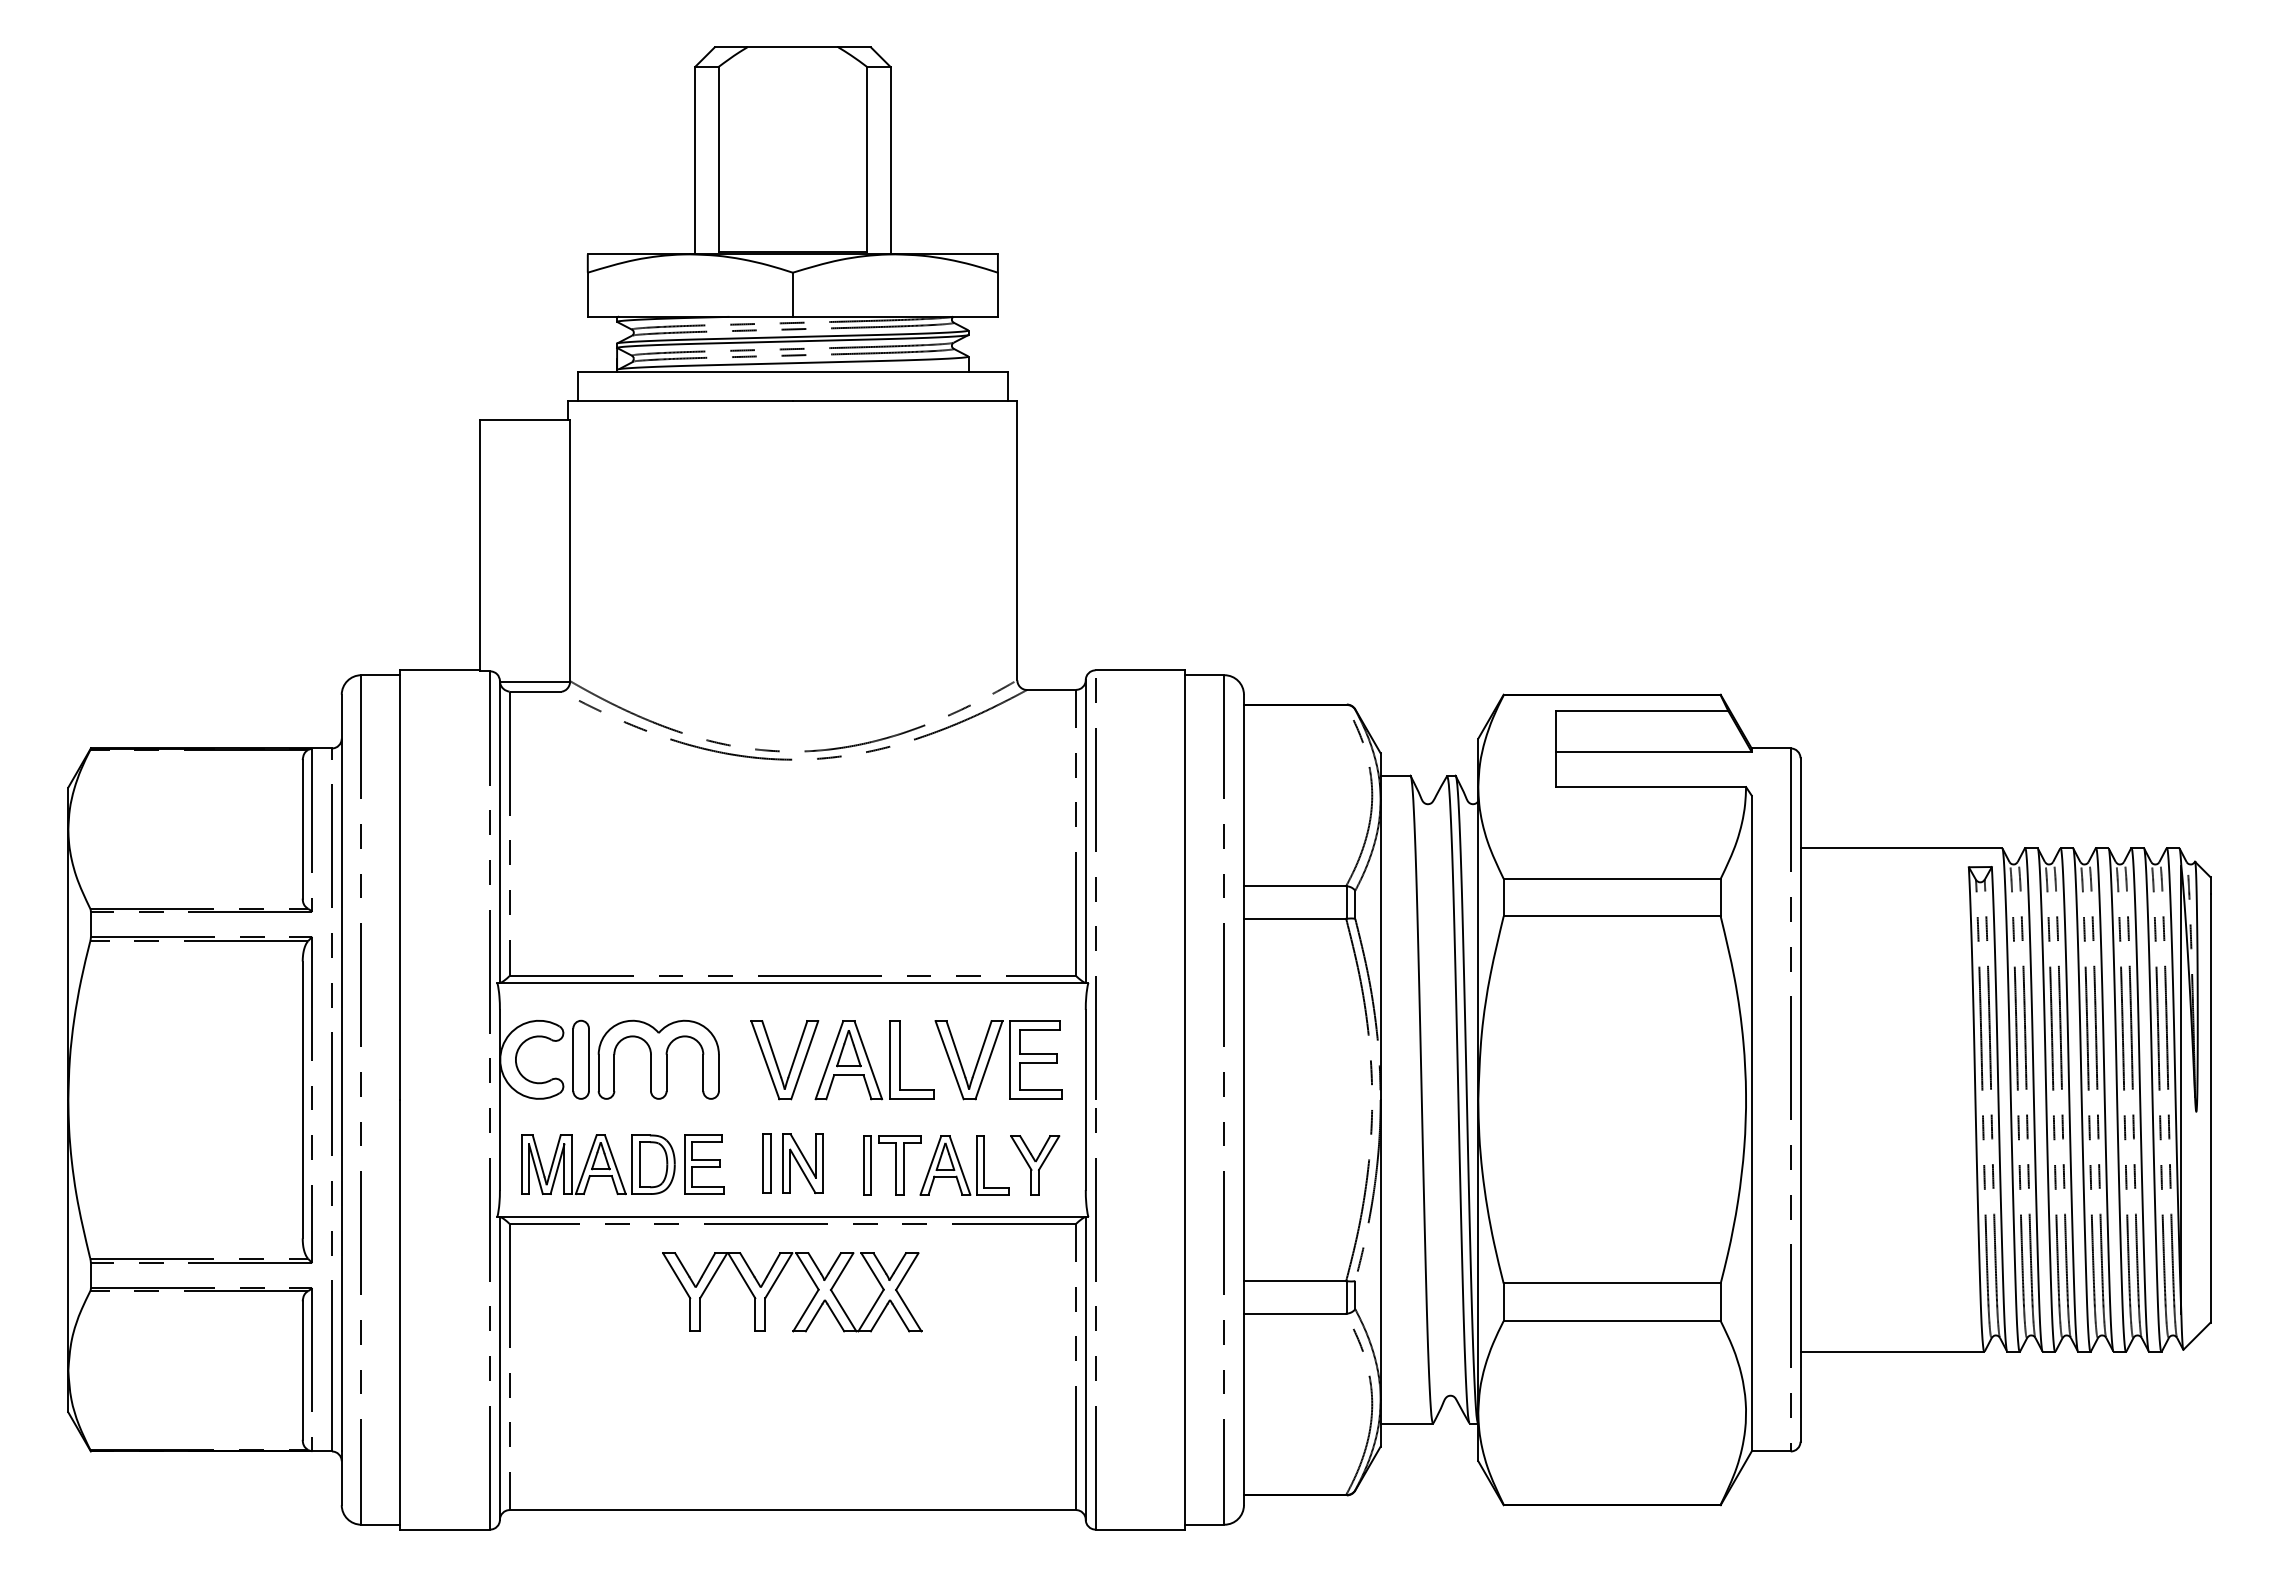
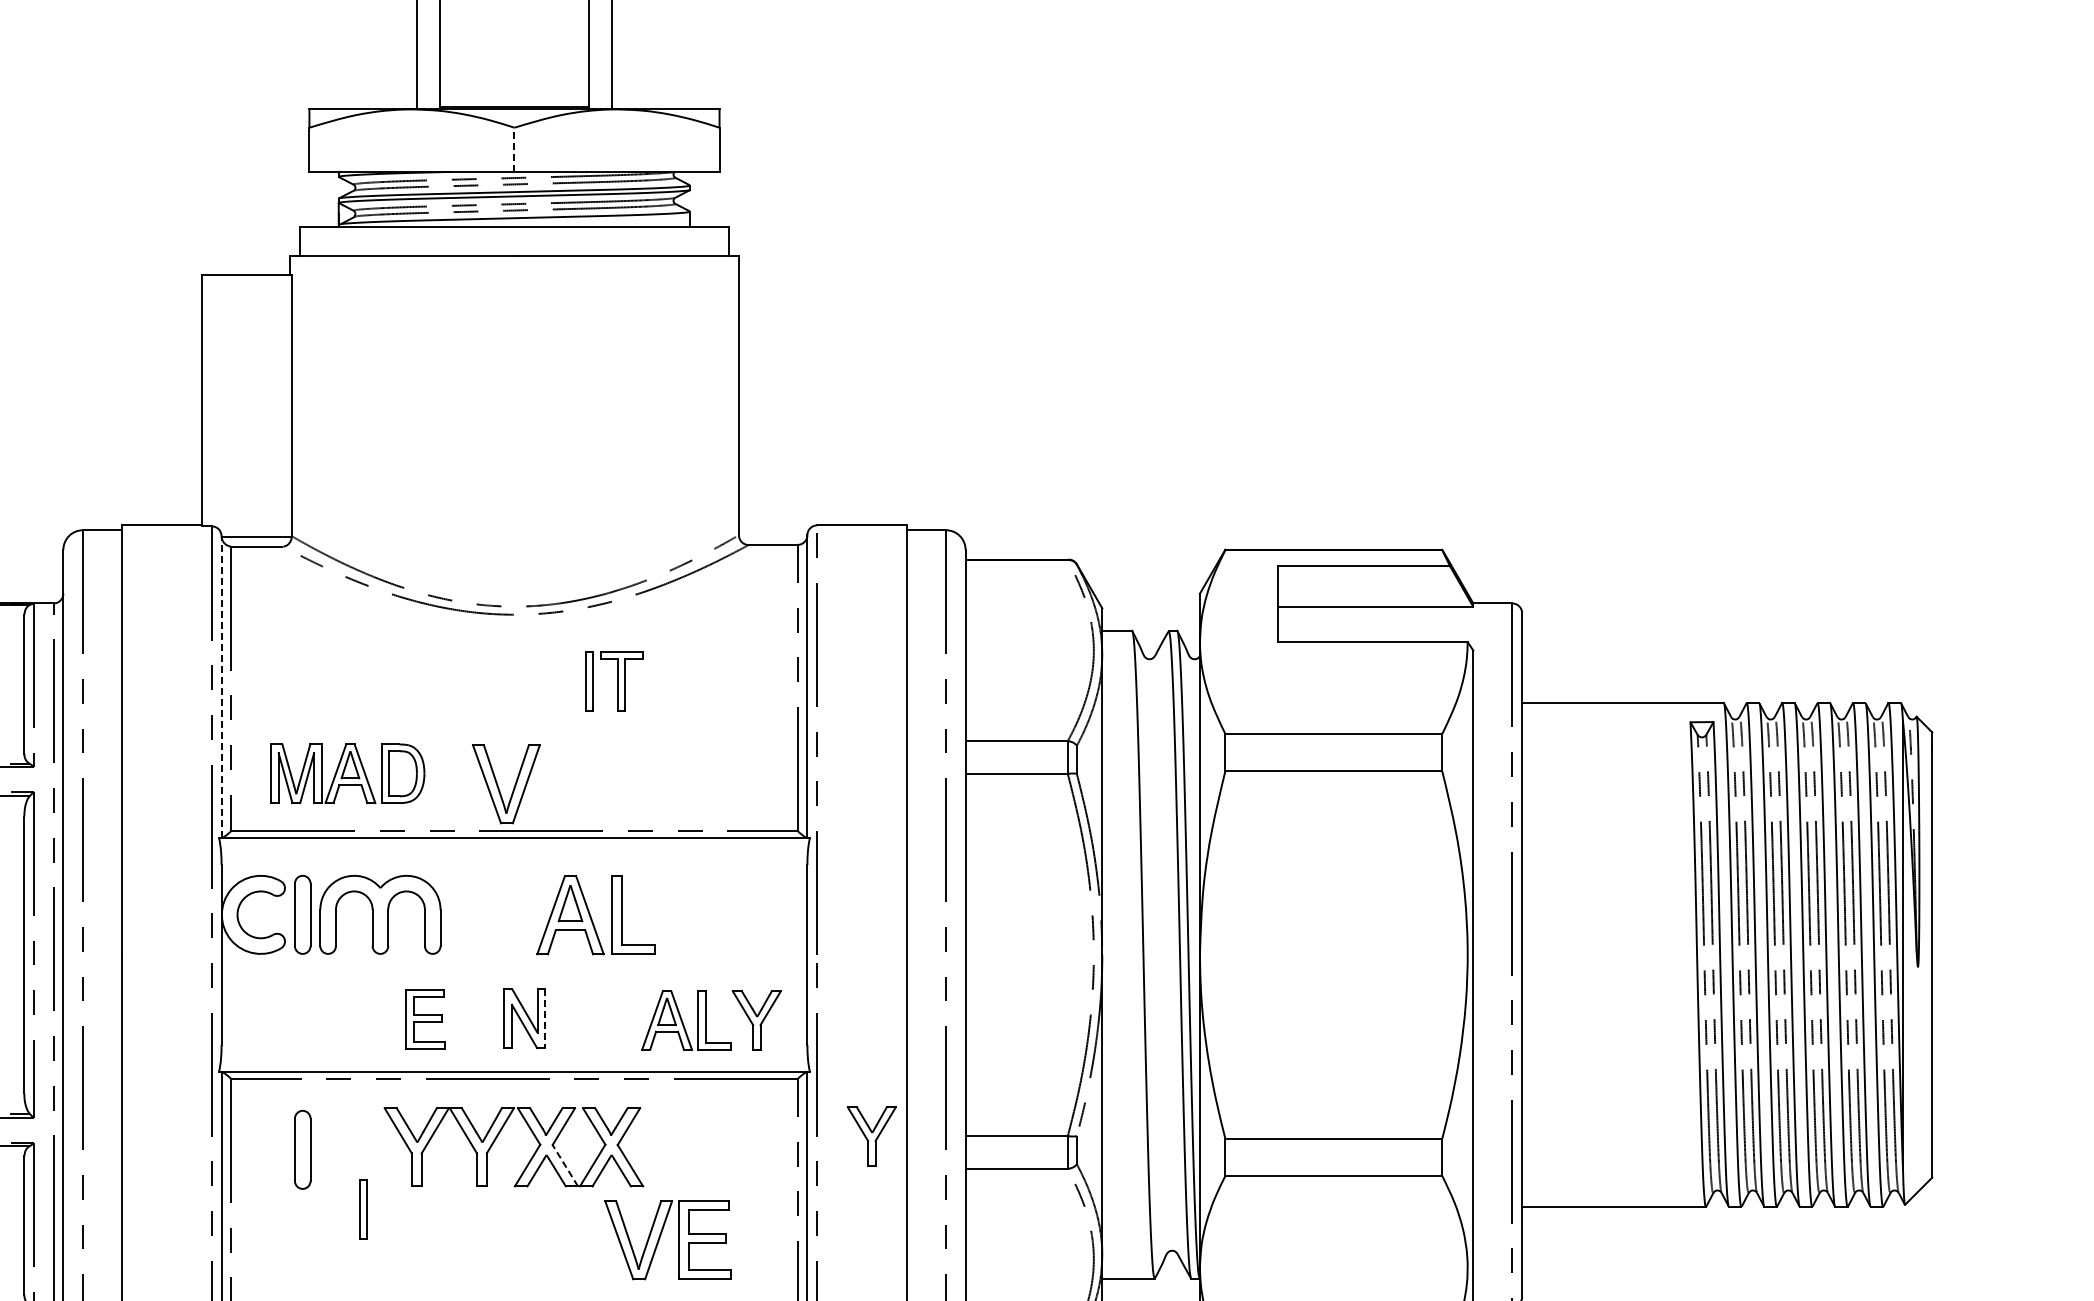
line: (792, 294) -> (514, 149), solid -> dashed
line: (499, 831) -> (221, 686), solid -> dashed
part: (991, 1056) -> (661, 1236), moved
part: (777, 1062) -> (499, 786), moved
part: (766, 1163) -> (363, 1209), moved
part: (598, 1164) -> (348, 773), moved
line: (823, 1164) -> (545, 1019), solid -> dashed
part: (892, 1165) -> (614, 681), moved
part: (1150, 1281) -> (872, 1136), added
part: (580, 1294) -> (302, 1149), added
line: (843, 1310) -> (565, 1165), solid -> dashed

